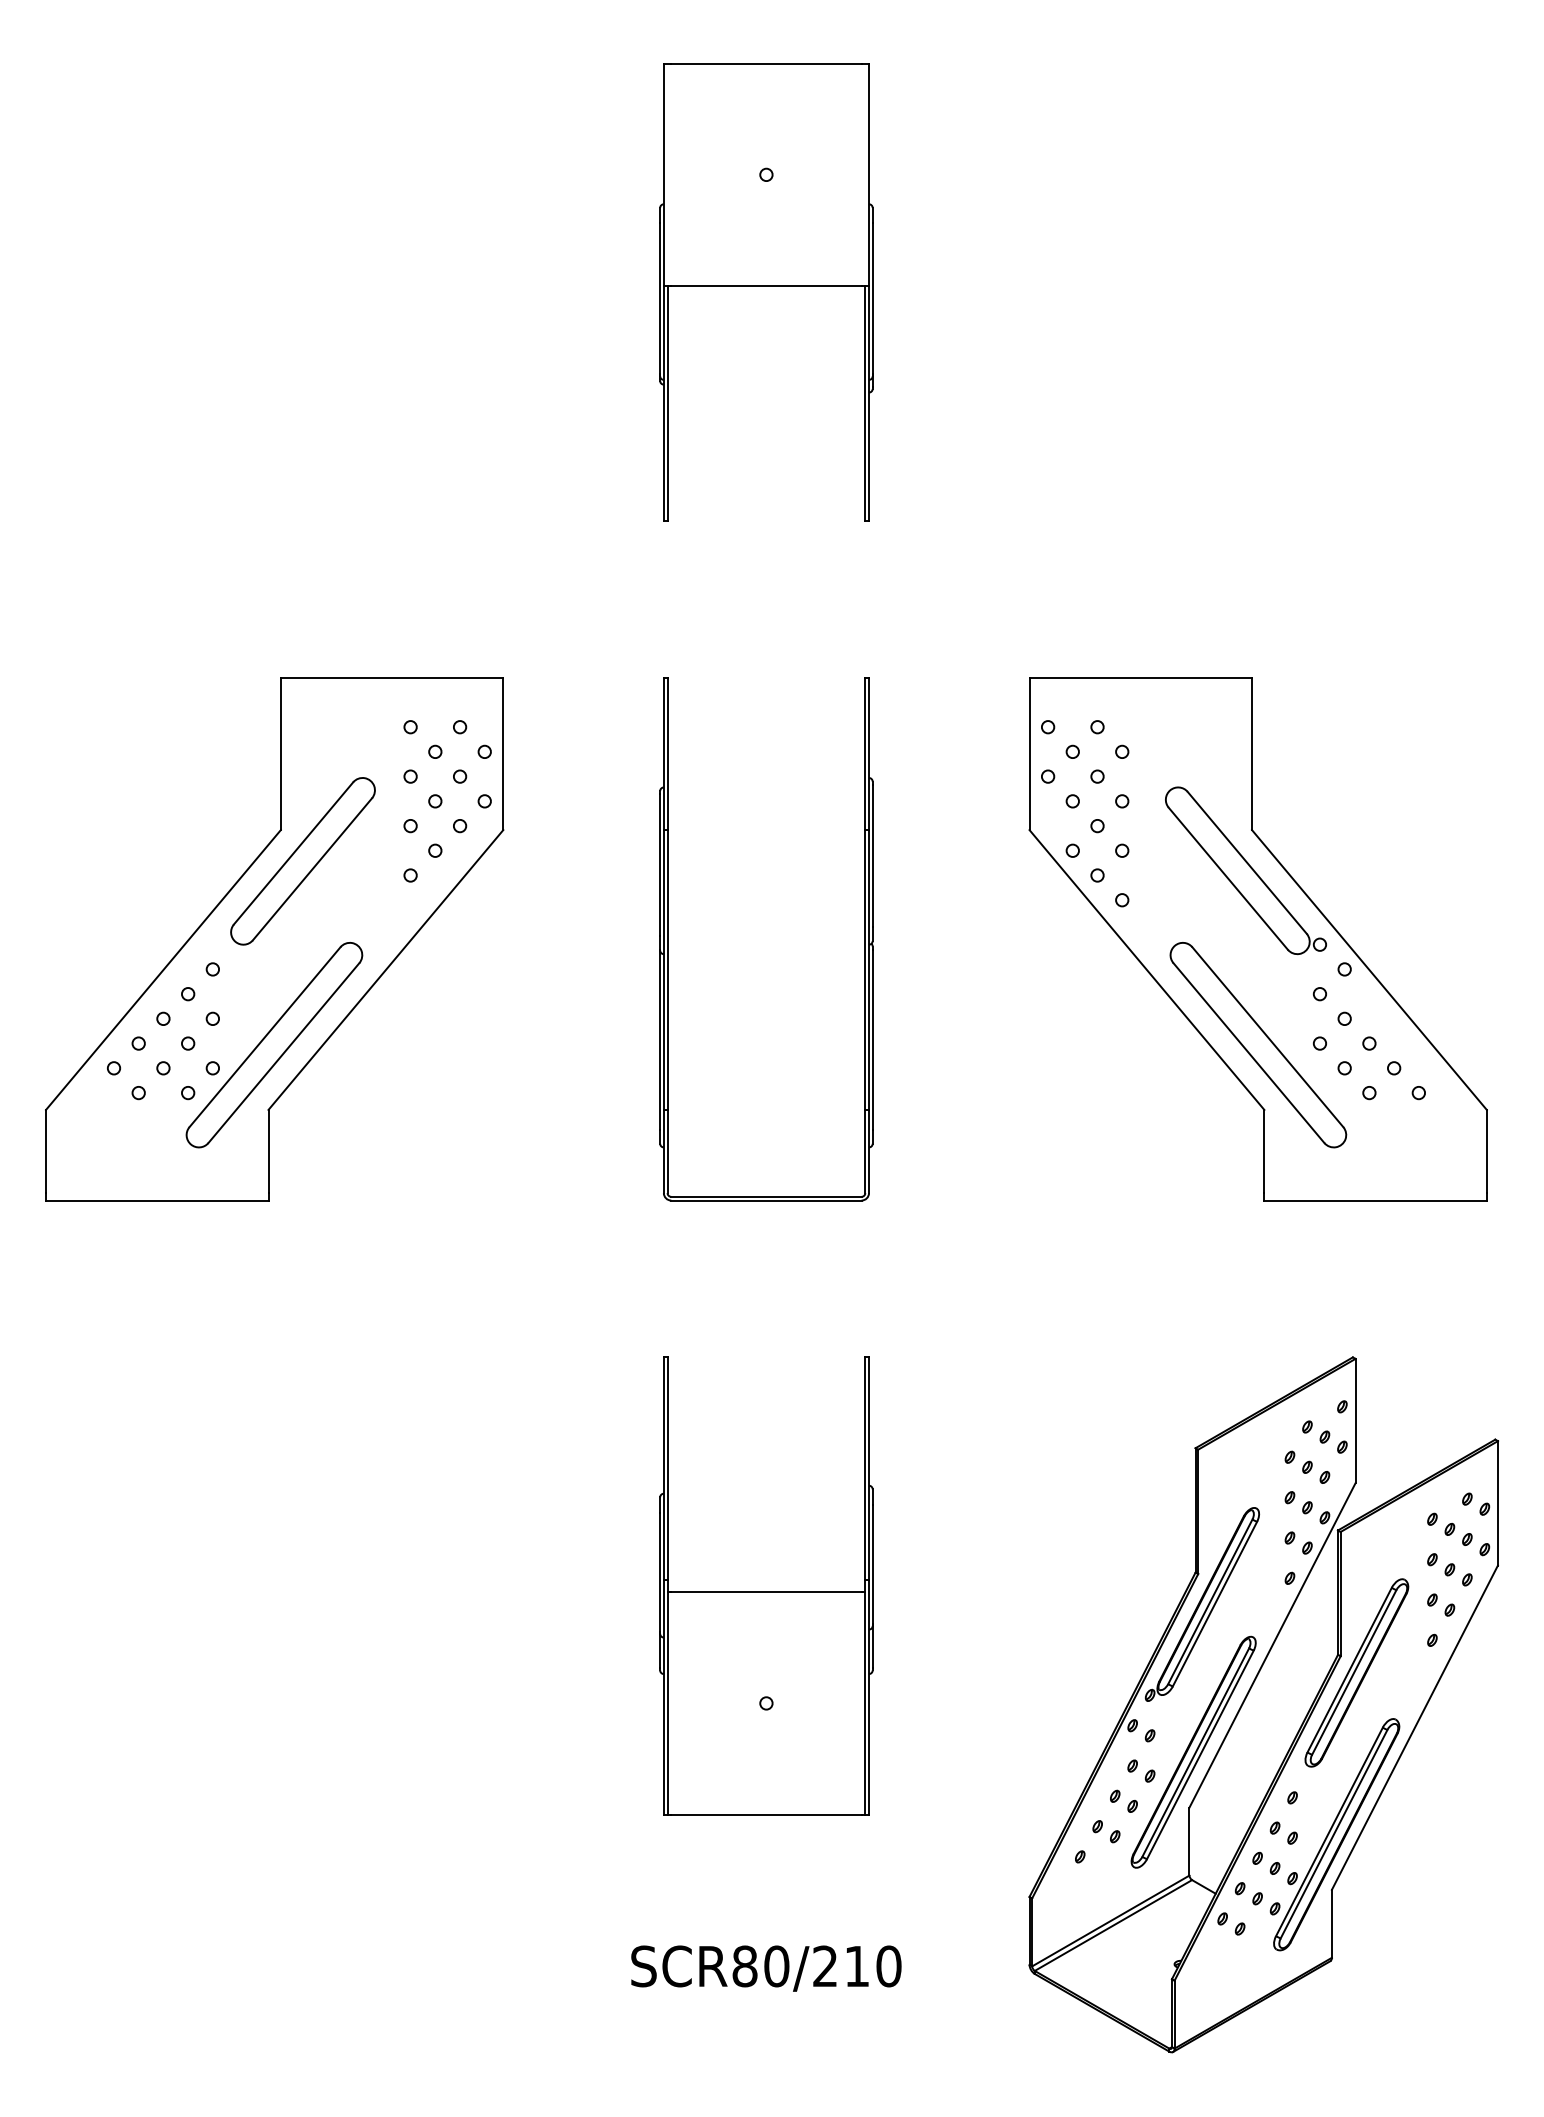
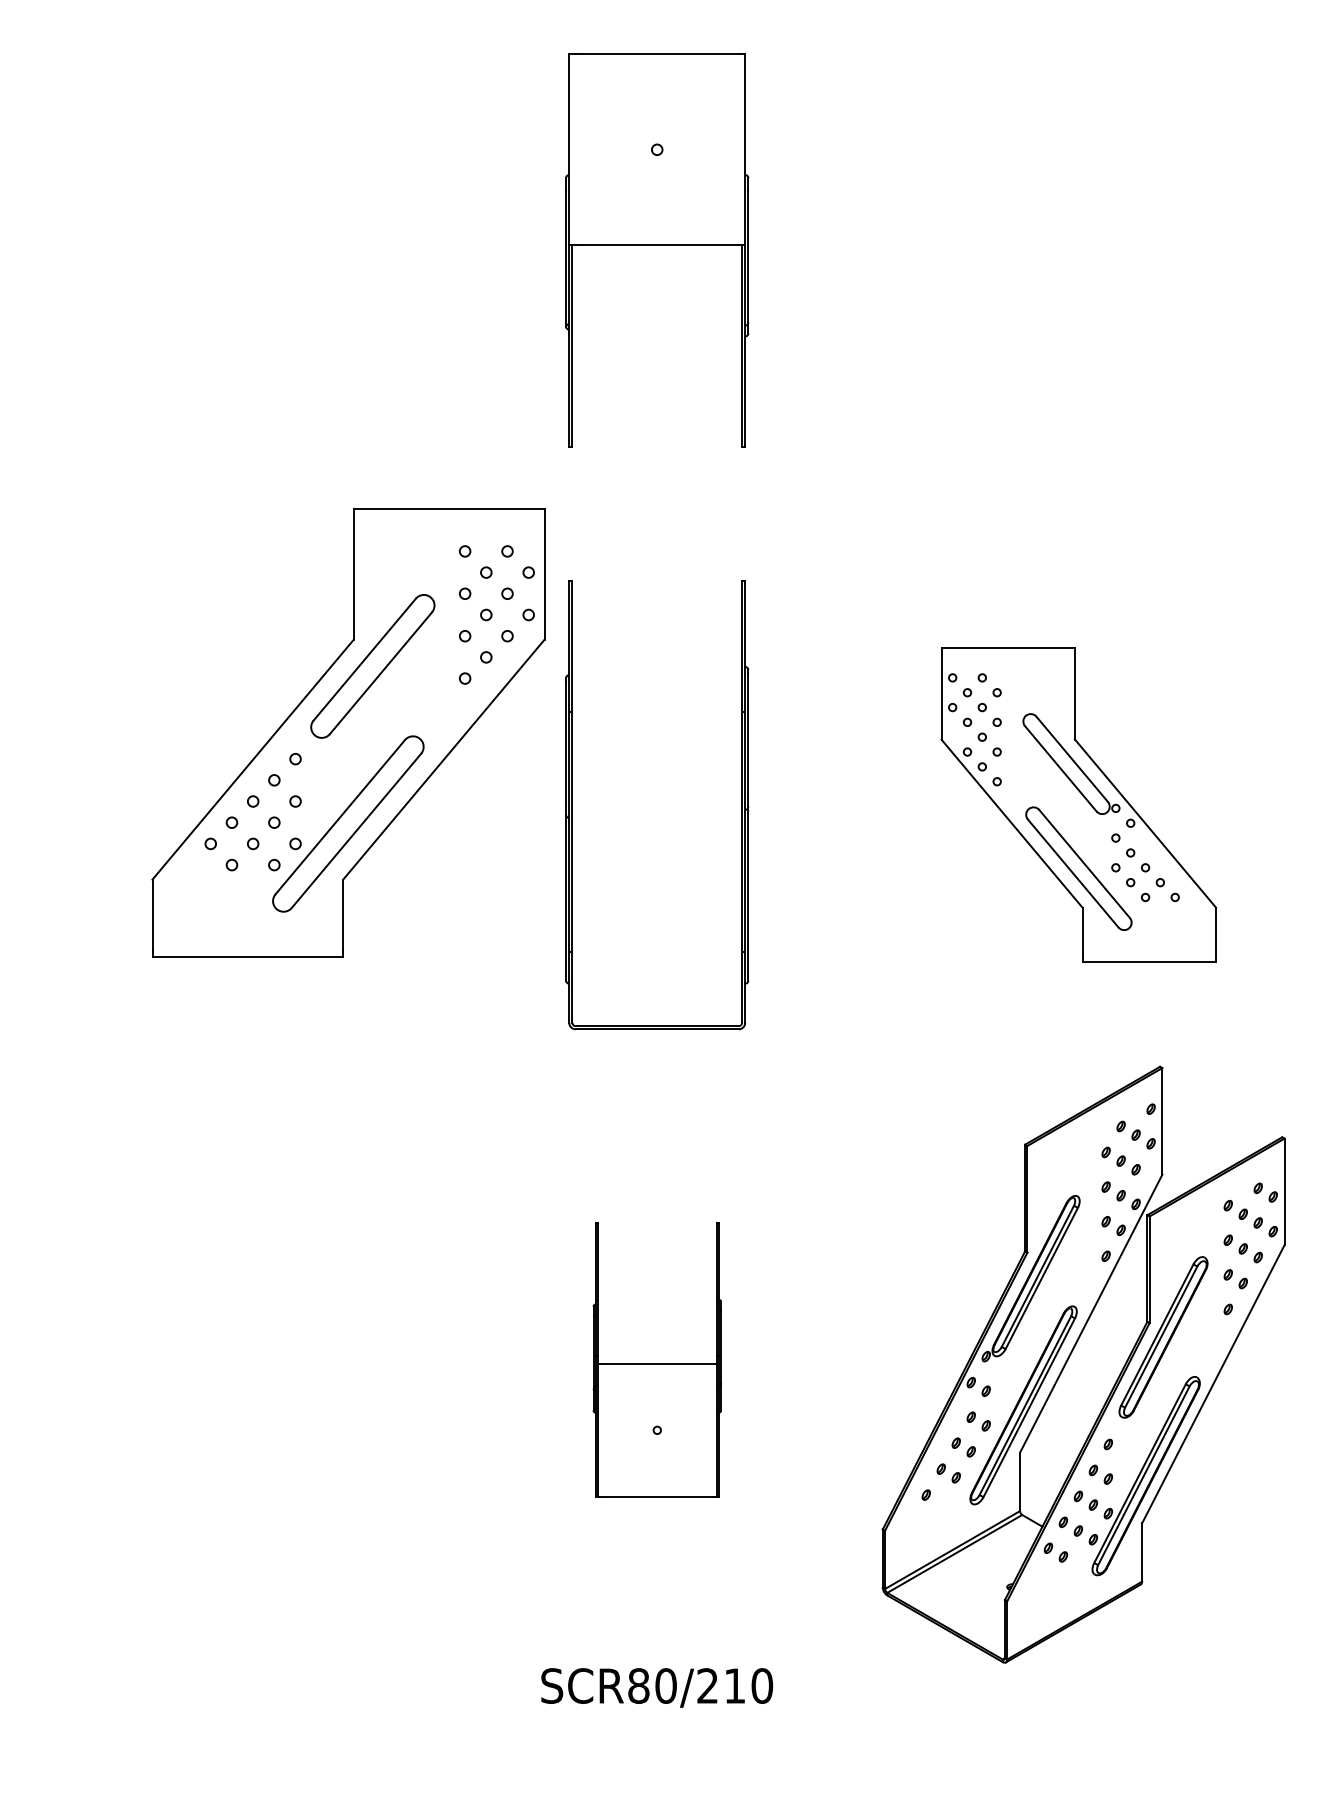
part: (274, 938) -> (348, 732), moved
part: (1257, 938) -> (1078, 804), size x0.7
part: (766, 1585) -> (657, 1359), size x0.7
part: (1247, 1697) -> (1069, 1358), moved

